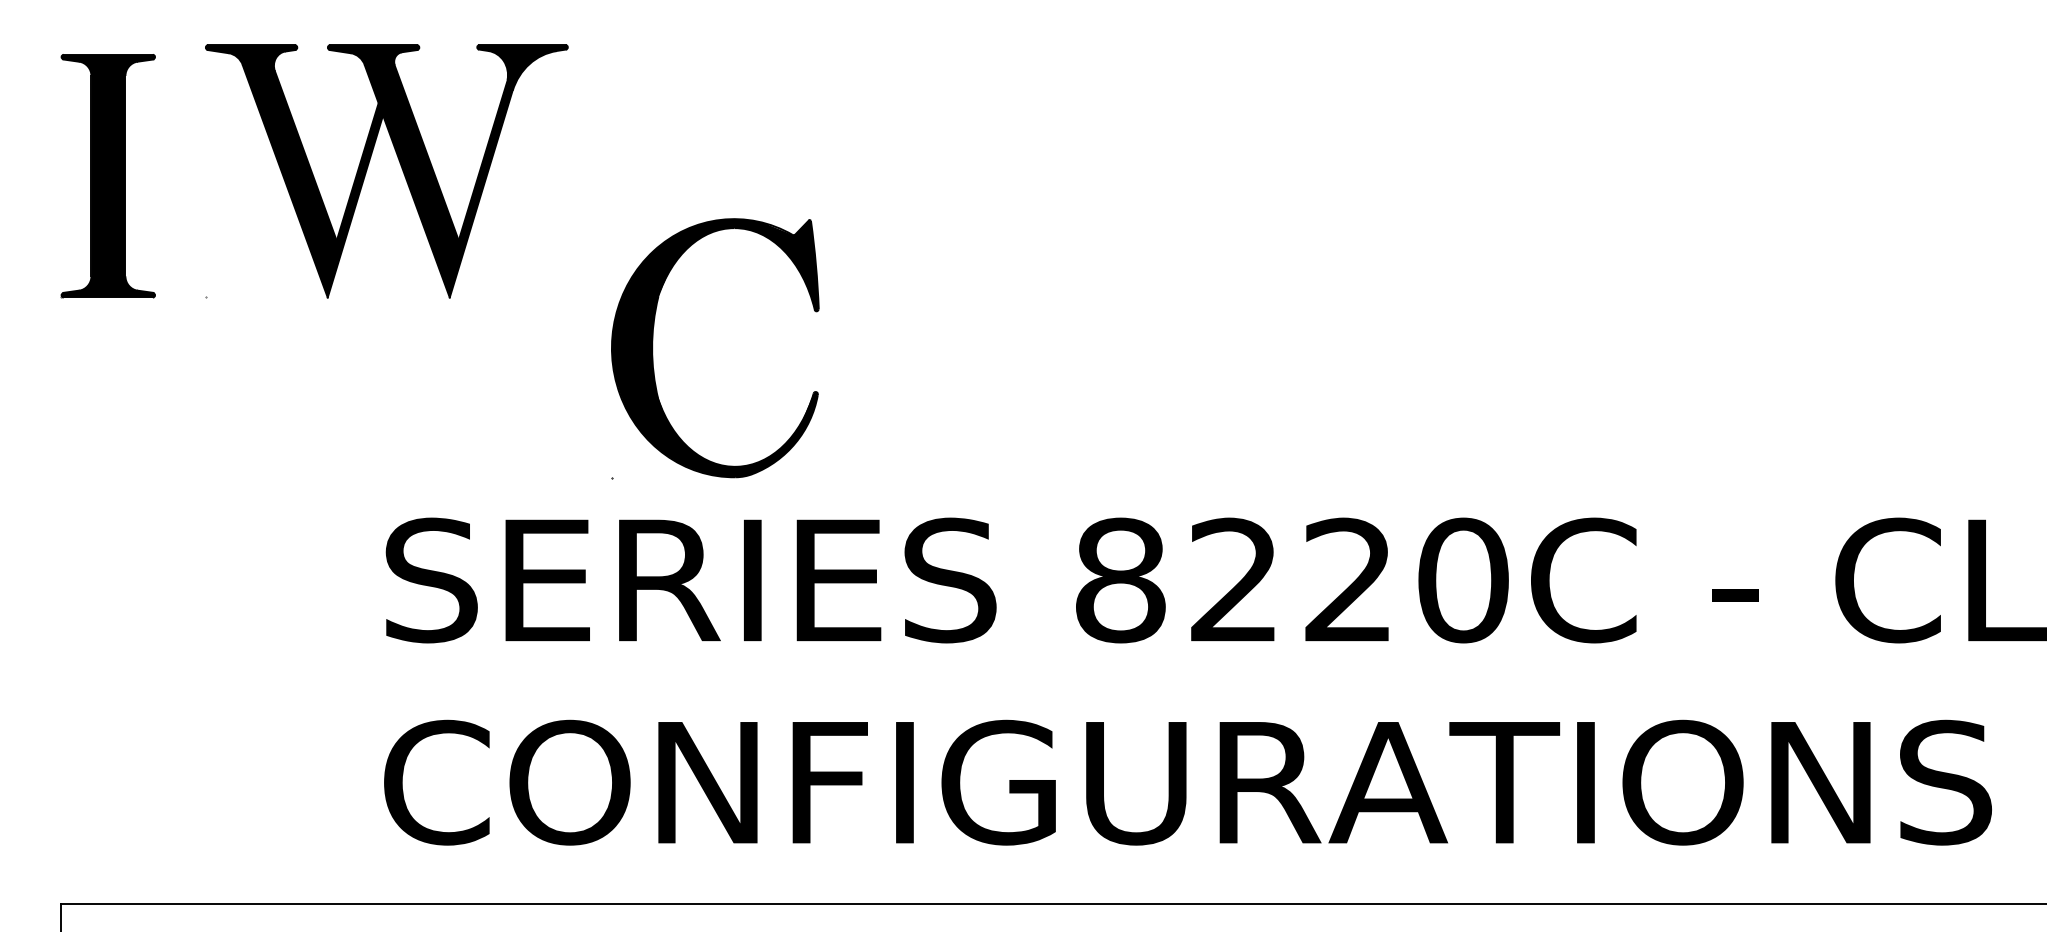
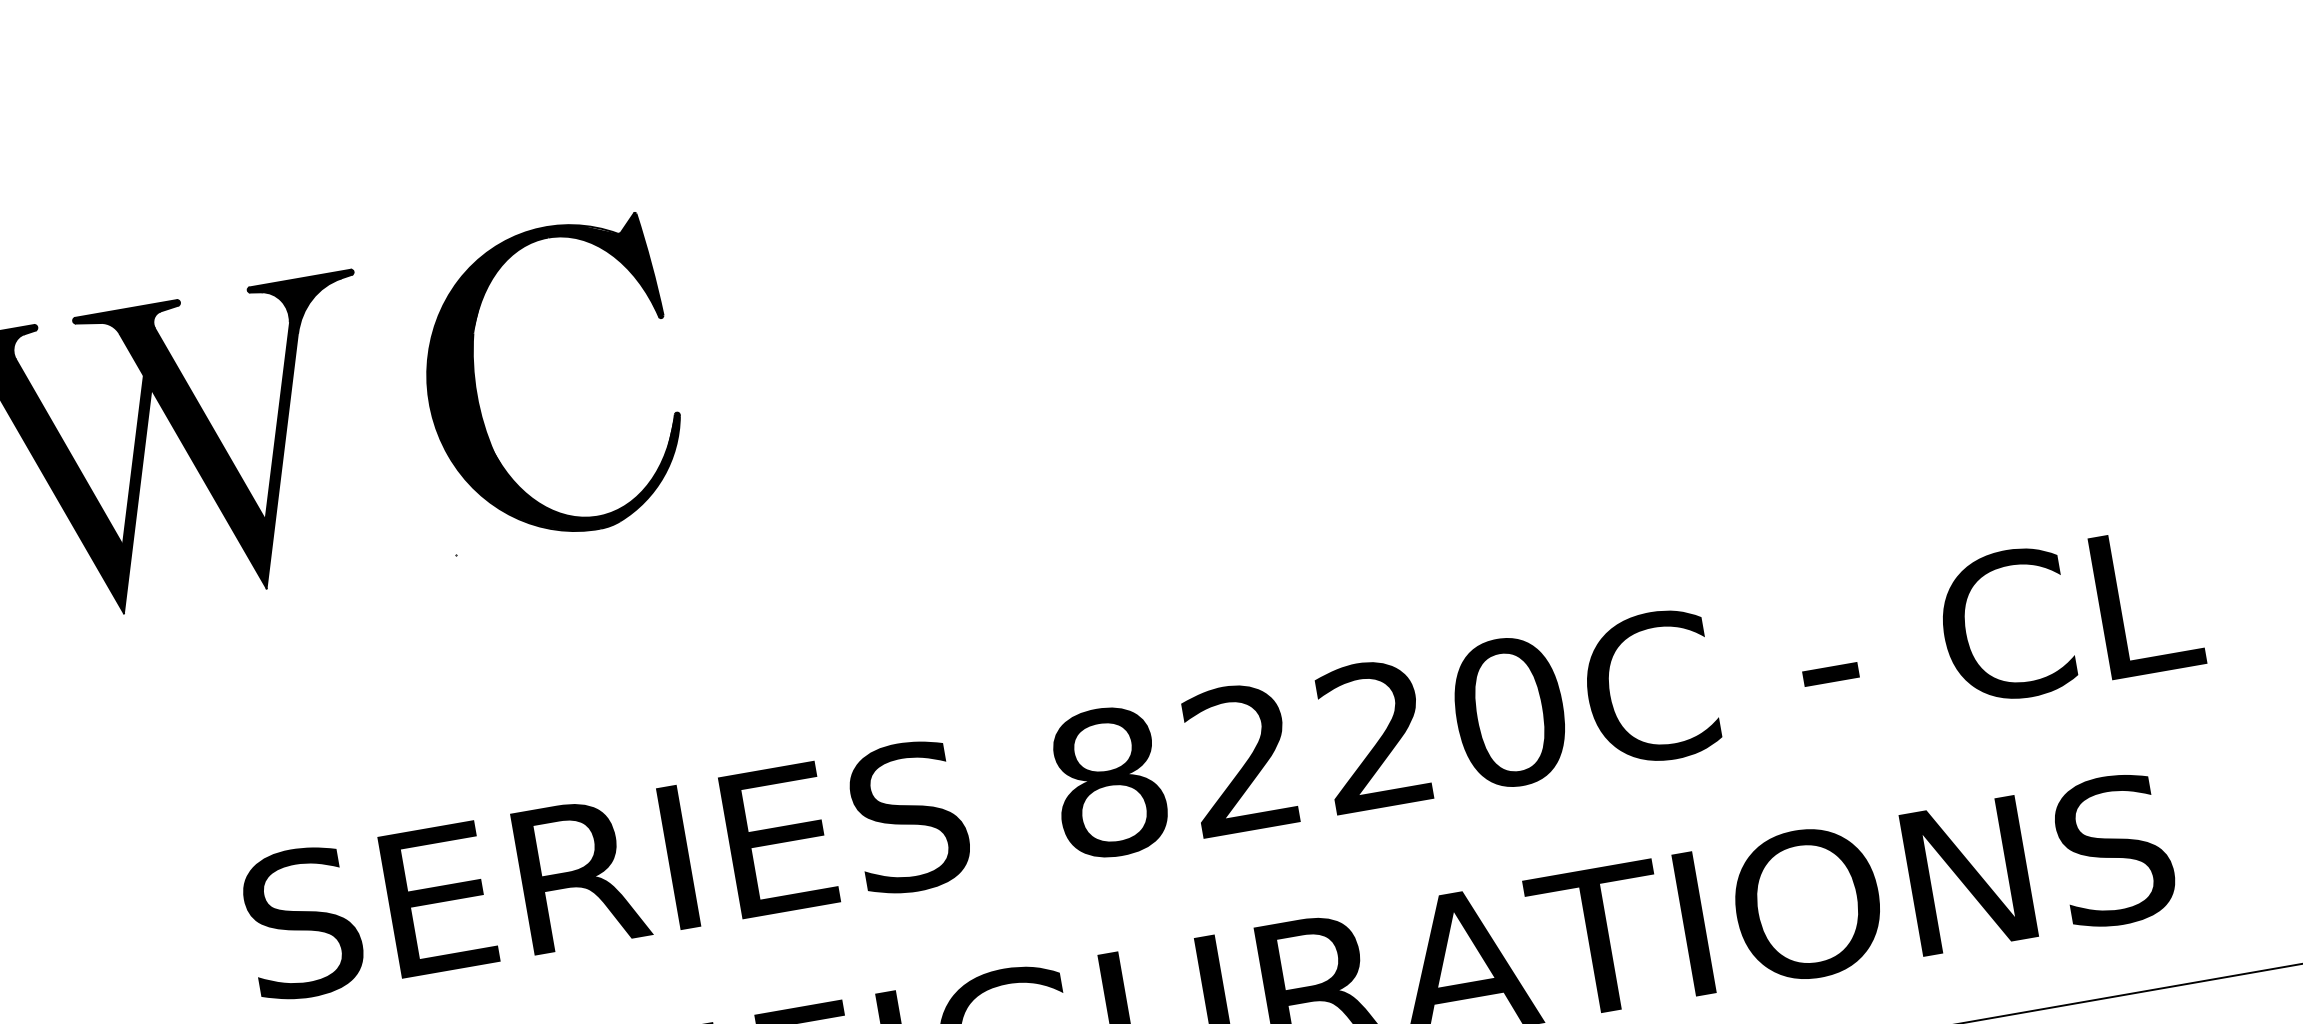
part: (653, 348) -> (478, 394), moved

